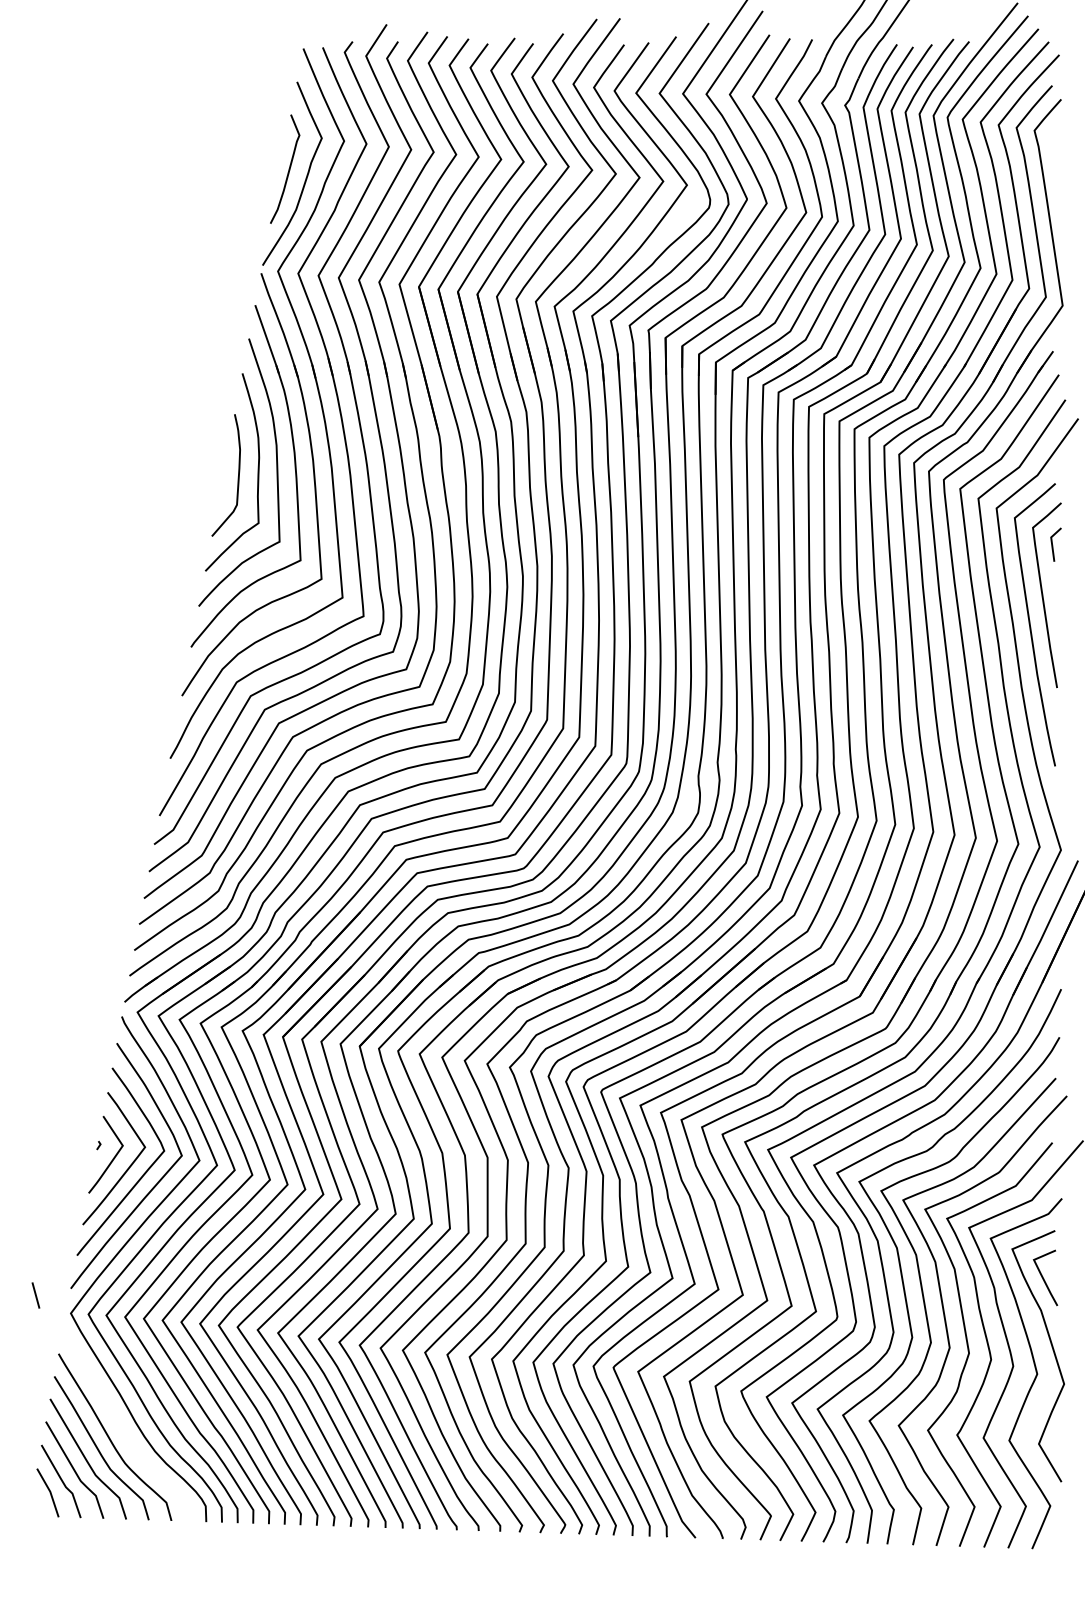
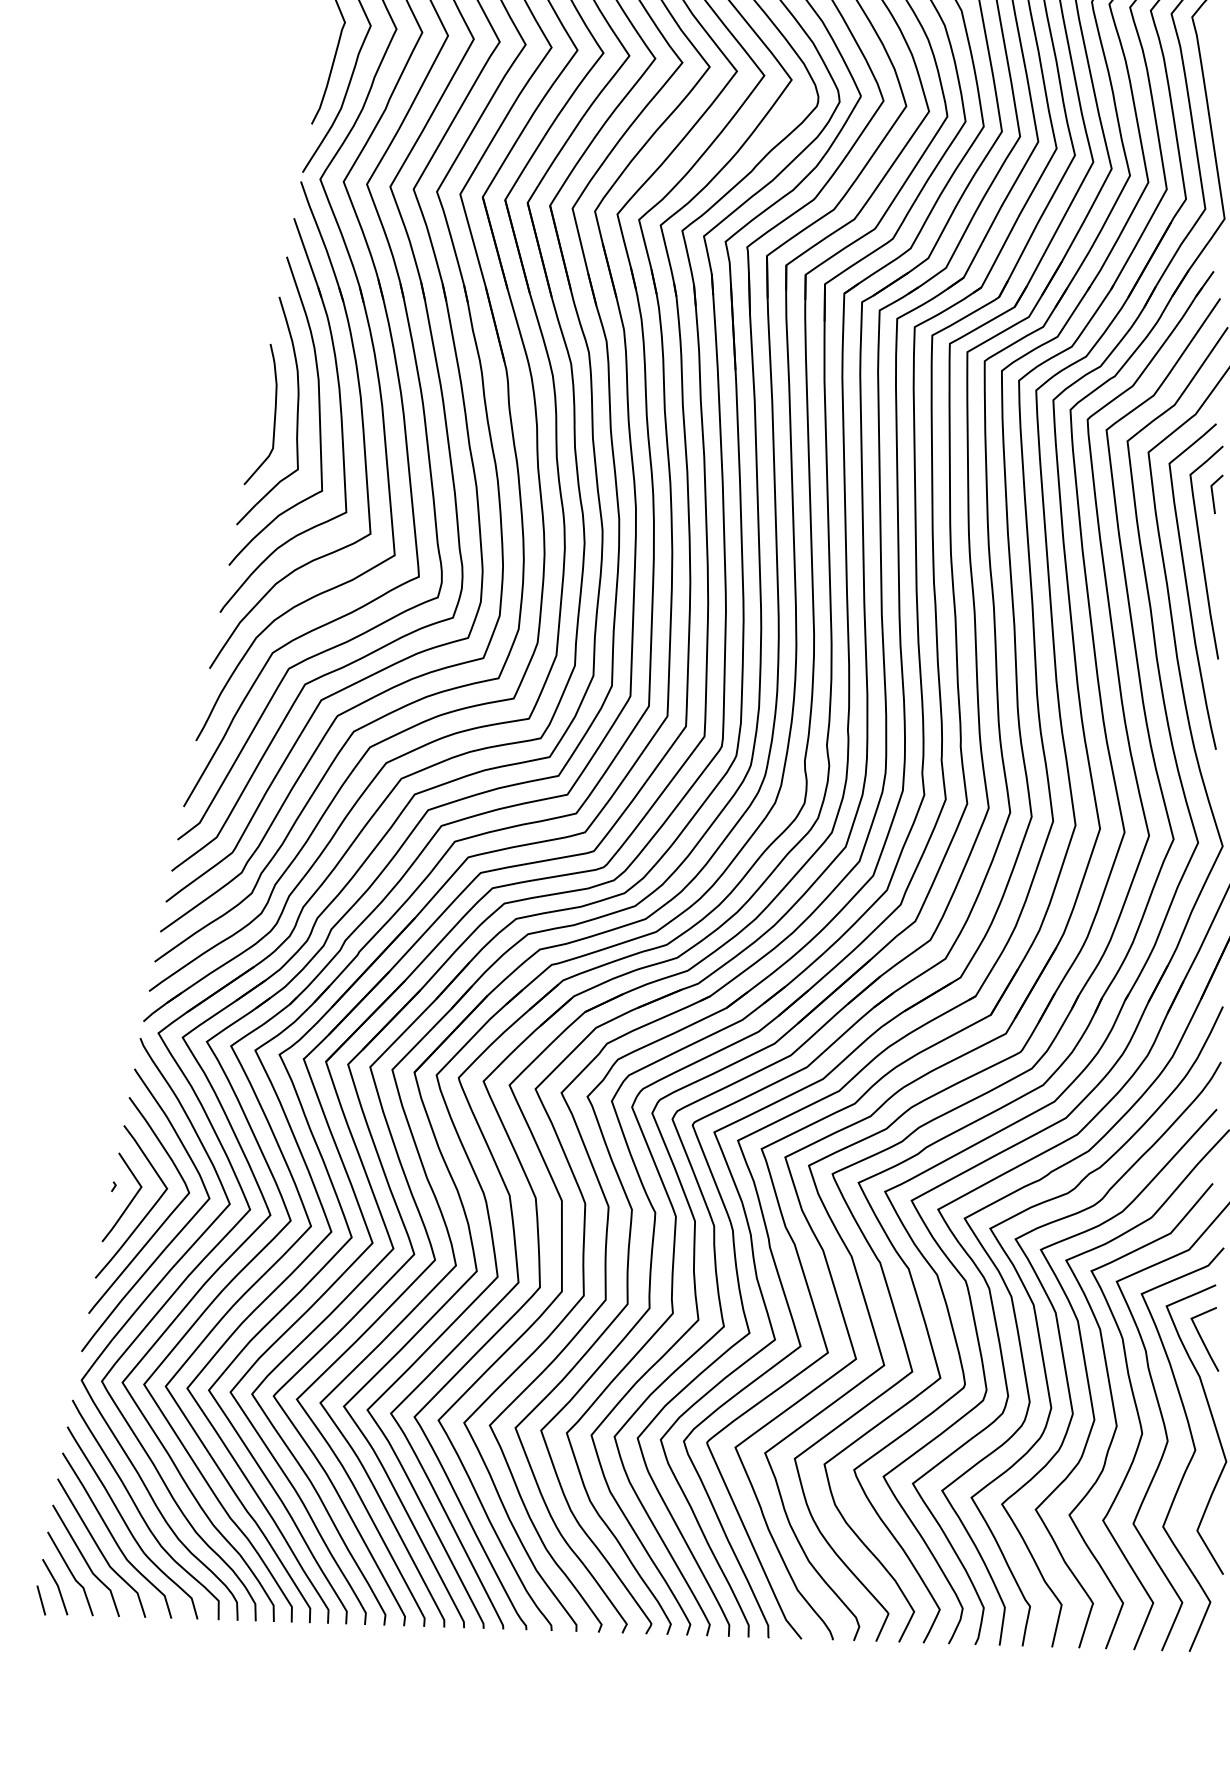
line: (35, 1295) -> (40, 1600), moved
curve: (122, 1428) -> (141, 1512), added

